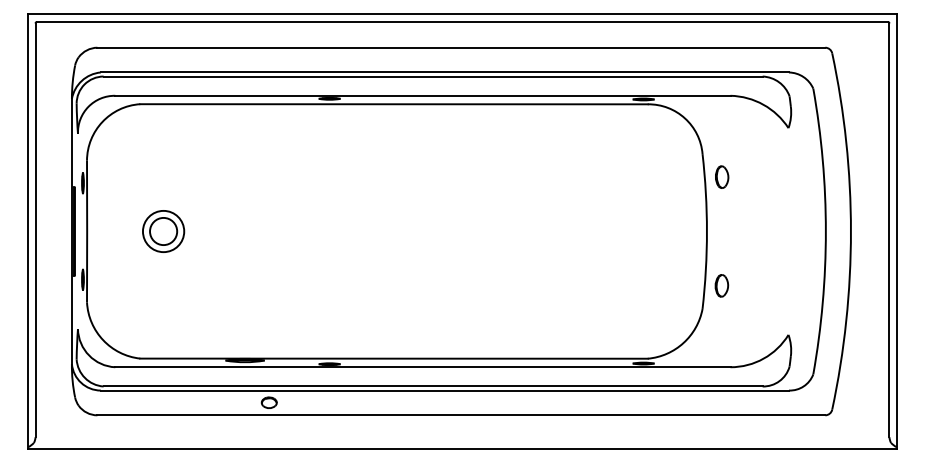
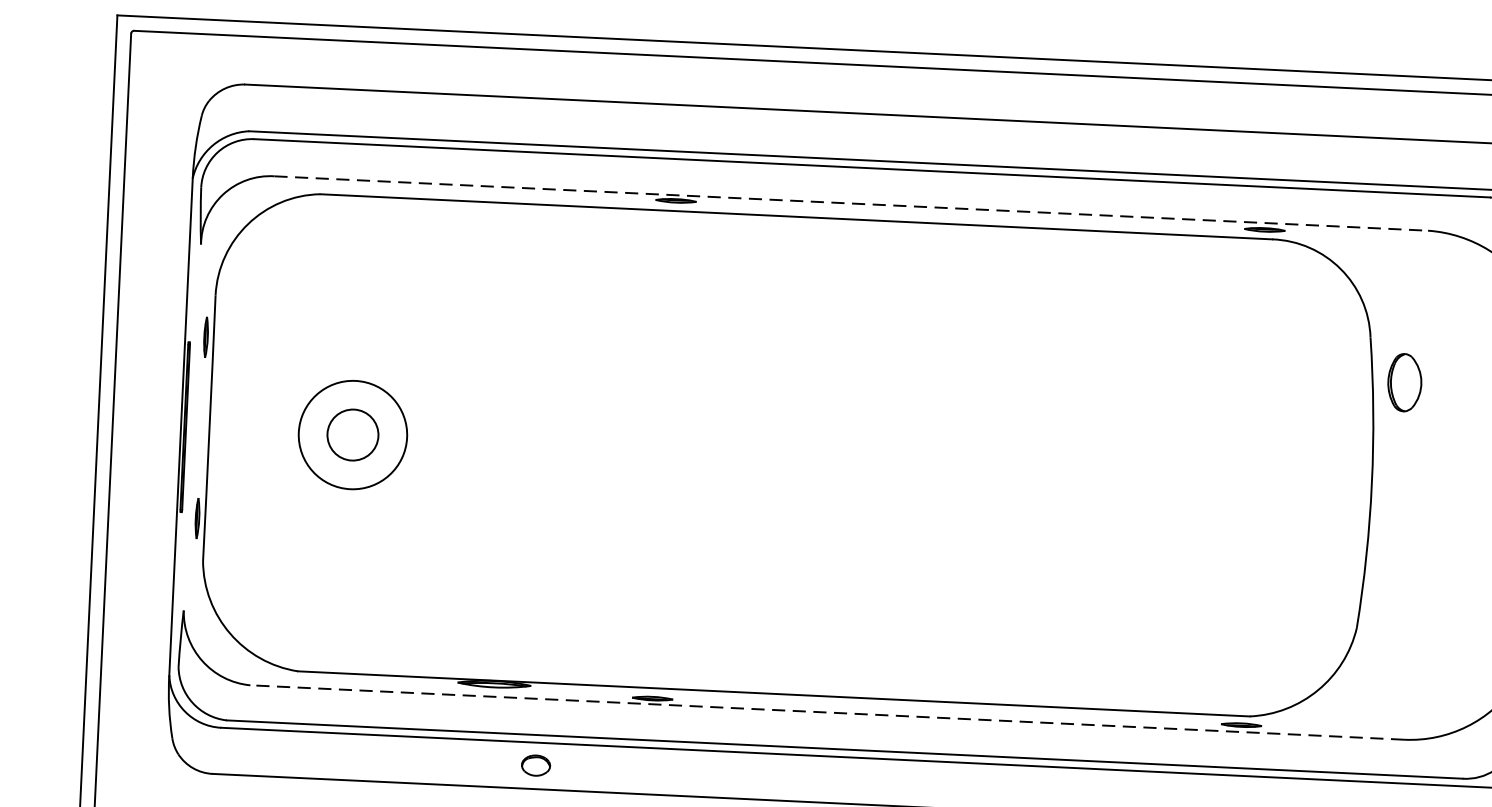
line: (422, 95) -> (850, 202), solid -> dashed
part: (722, 176) -> (1405, 381), size x1.4
circle: (163, 231) -> (352, 435), size x1.4
part: (721, 285) -> (1394, 585), removed
line: (422, 367) -> (826, 712), solid -> dashed

